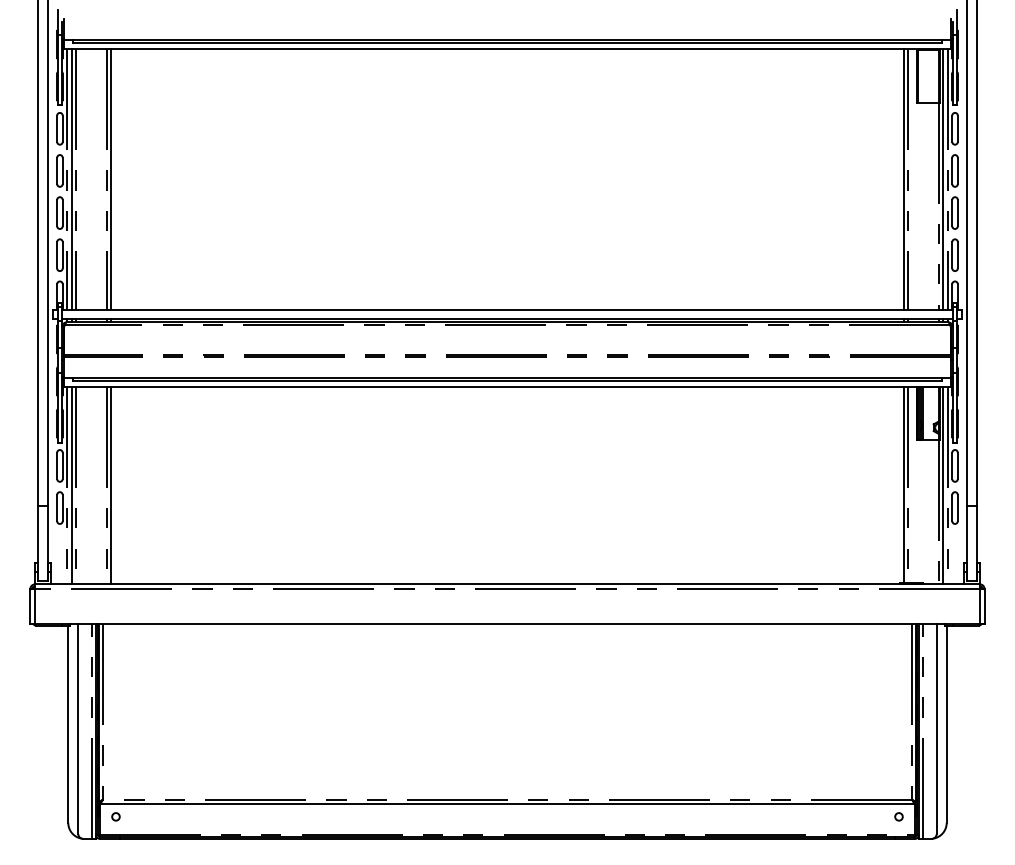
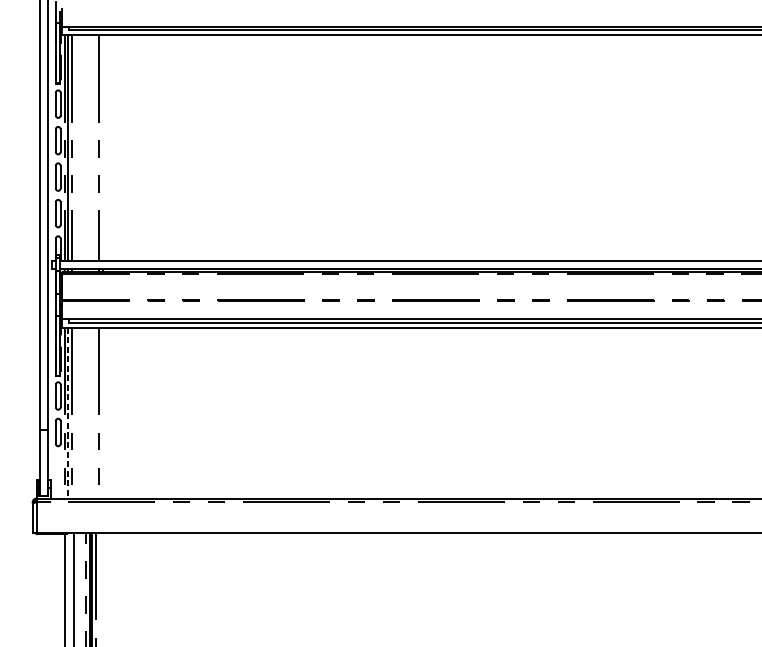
line: (111, 179) -> (102, 148), removed
line: (71, 485) -> (68, 412), solid -> dashed
line: (111, 485) -> (102, 412), removed

